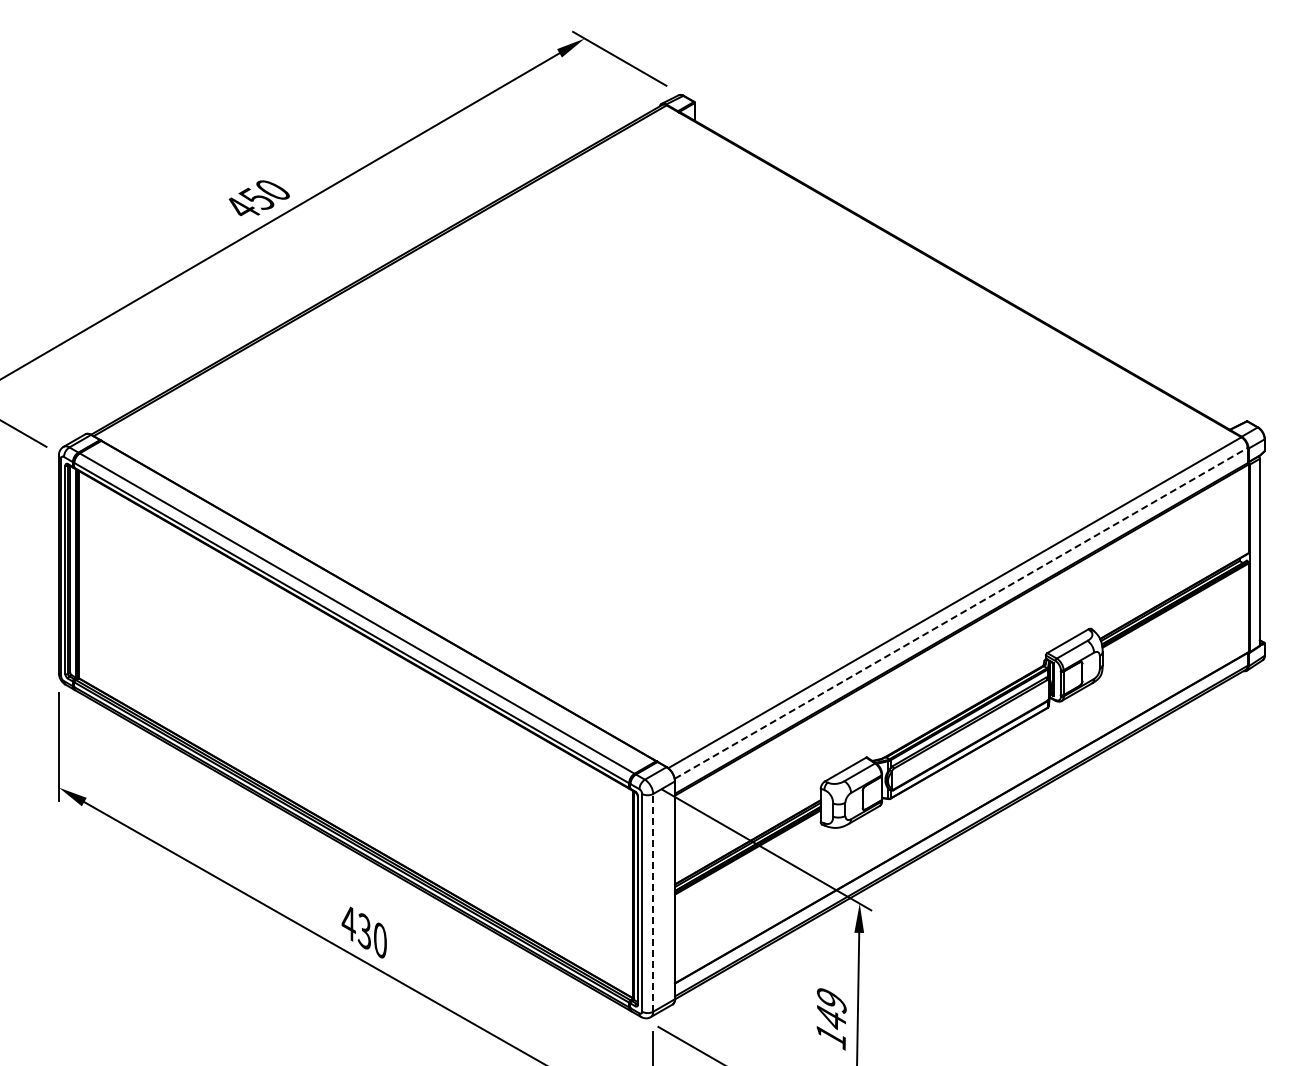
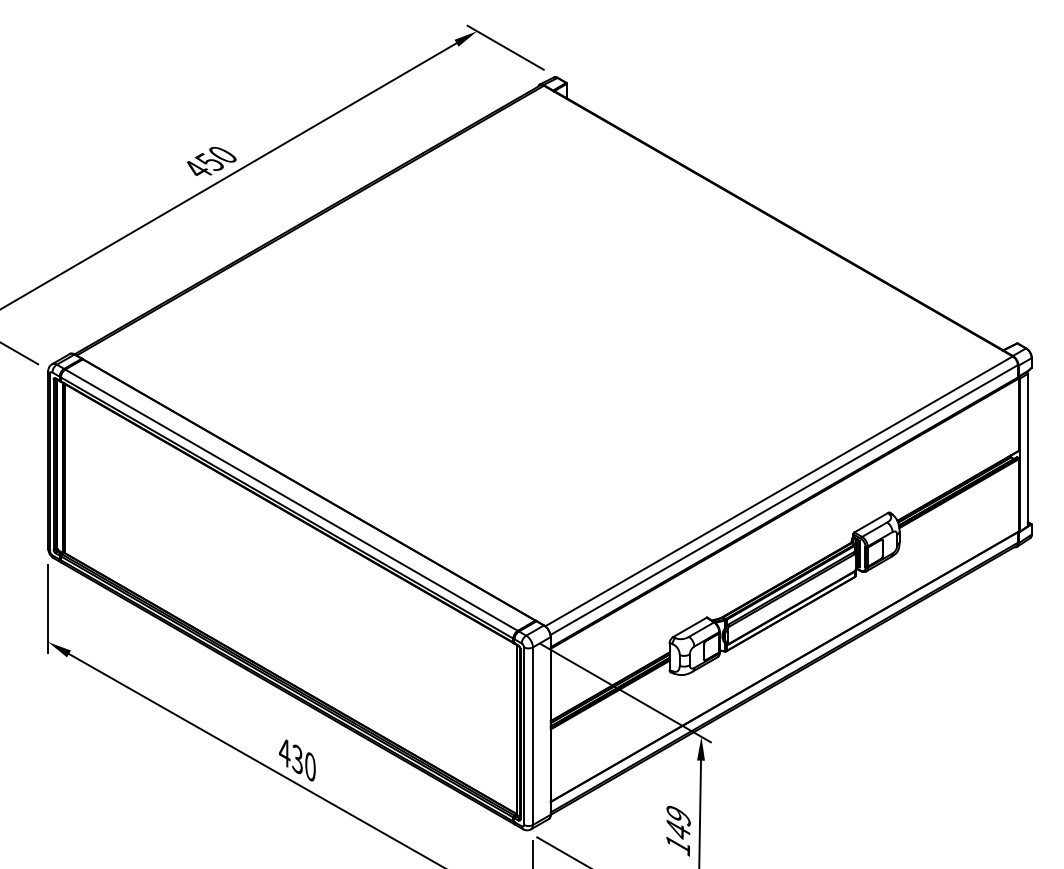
line: (961, 613) -> (784, 500), dashed -> solid
line: (653, 902) -> (533, 735), dashed -> solid

